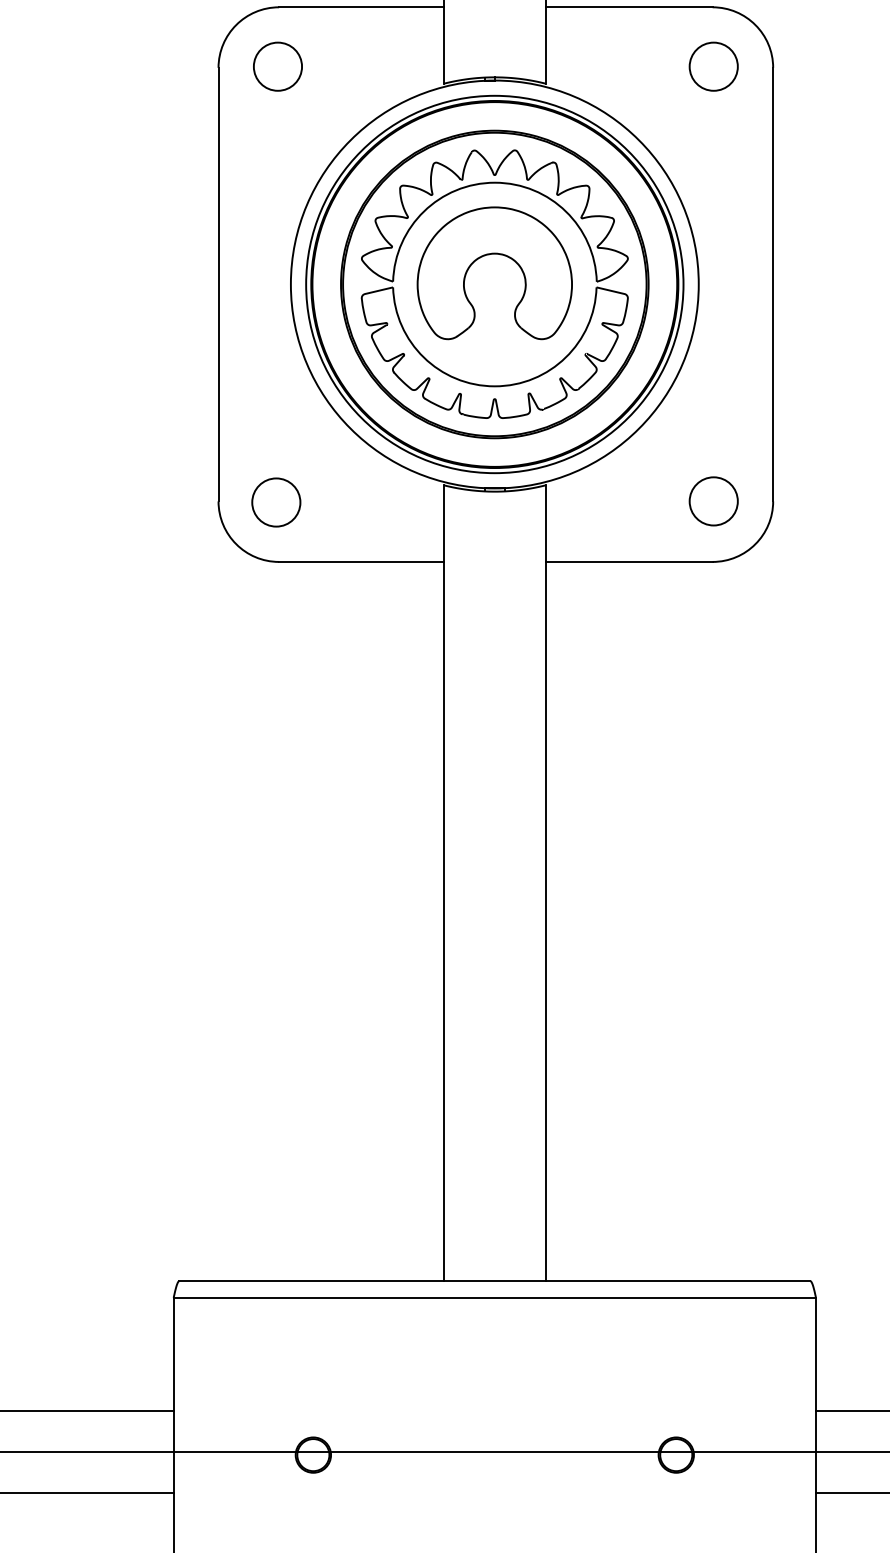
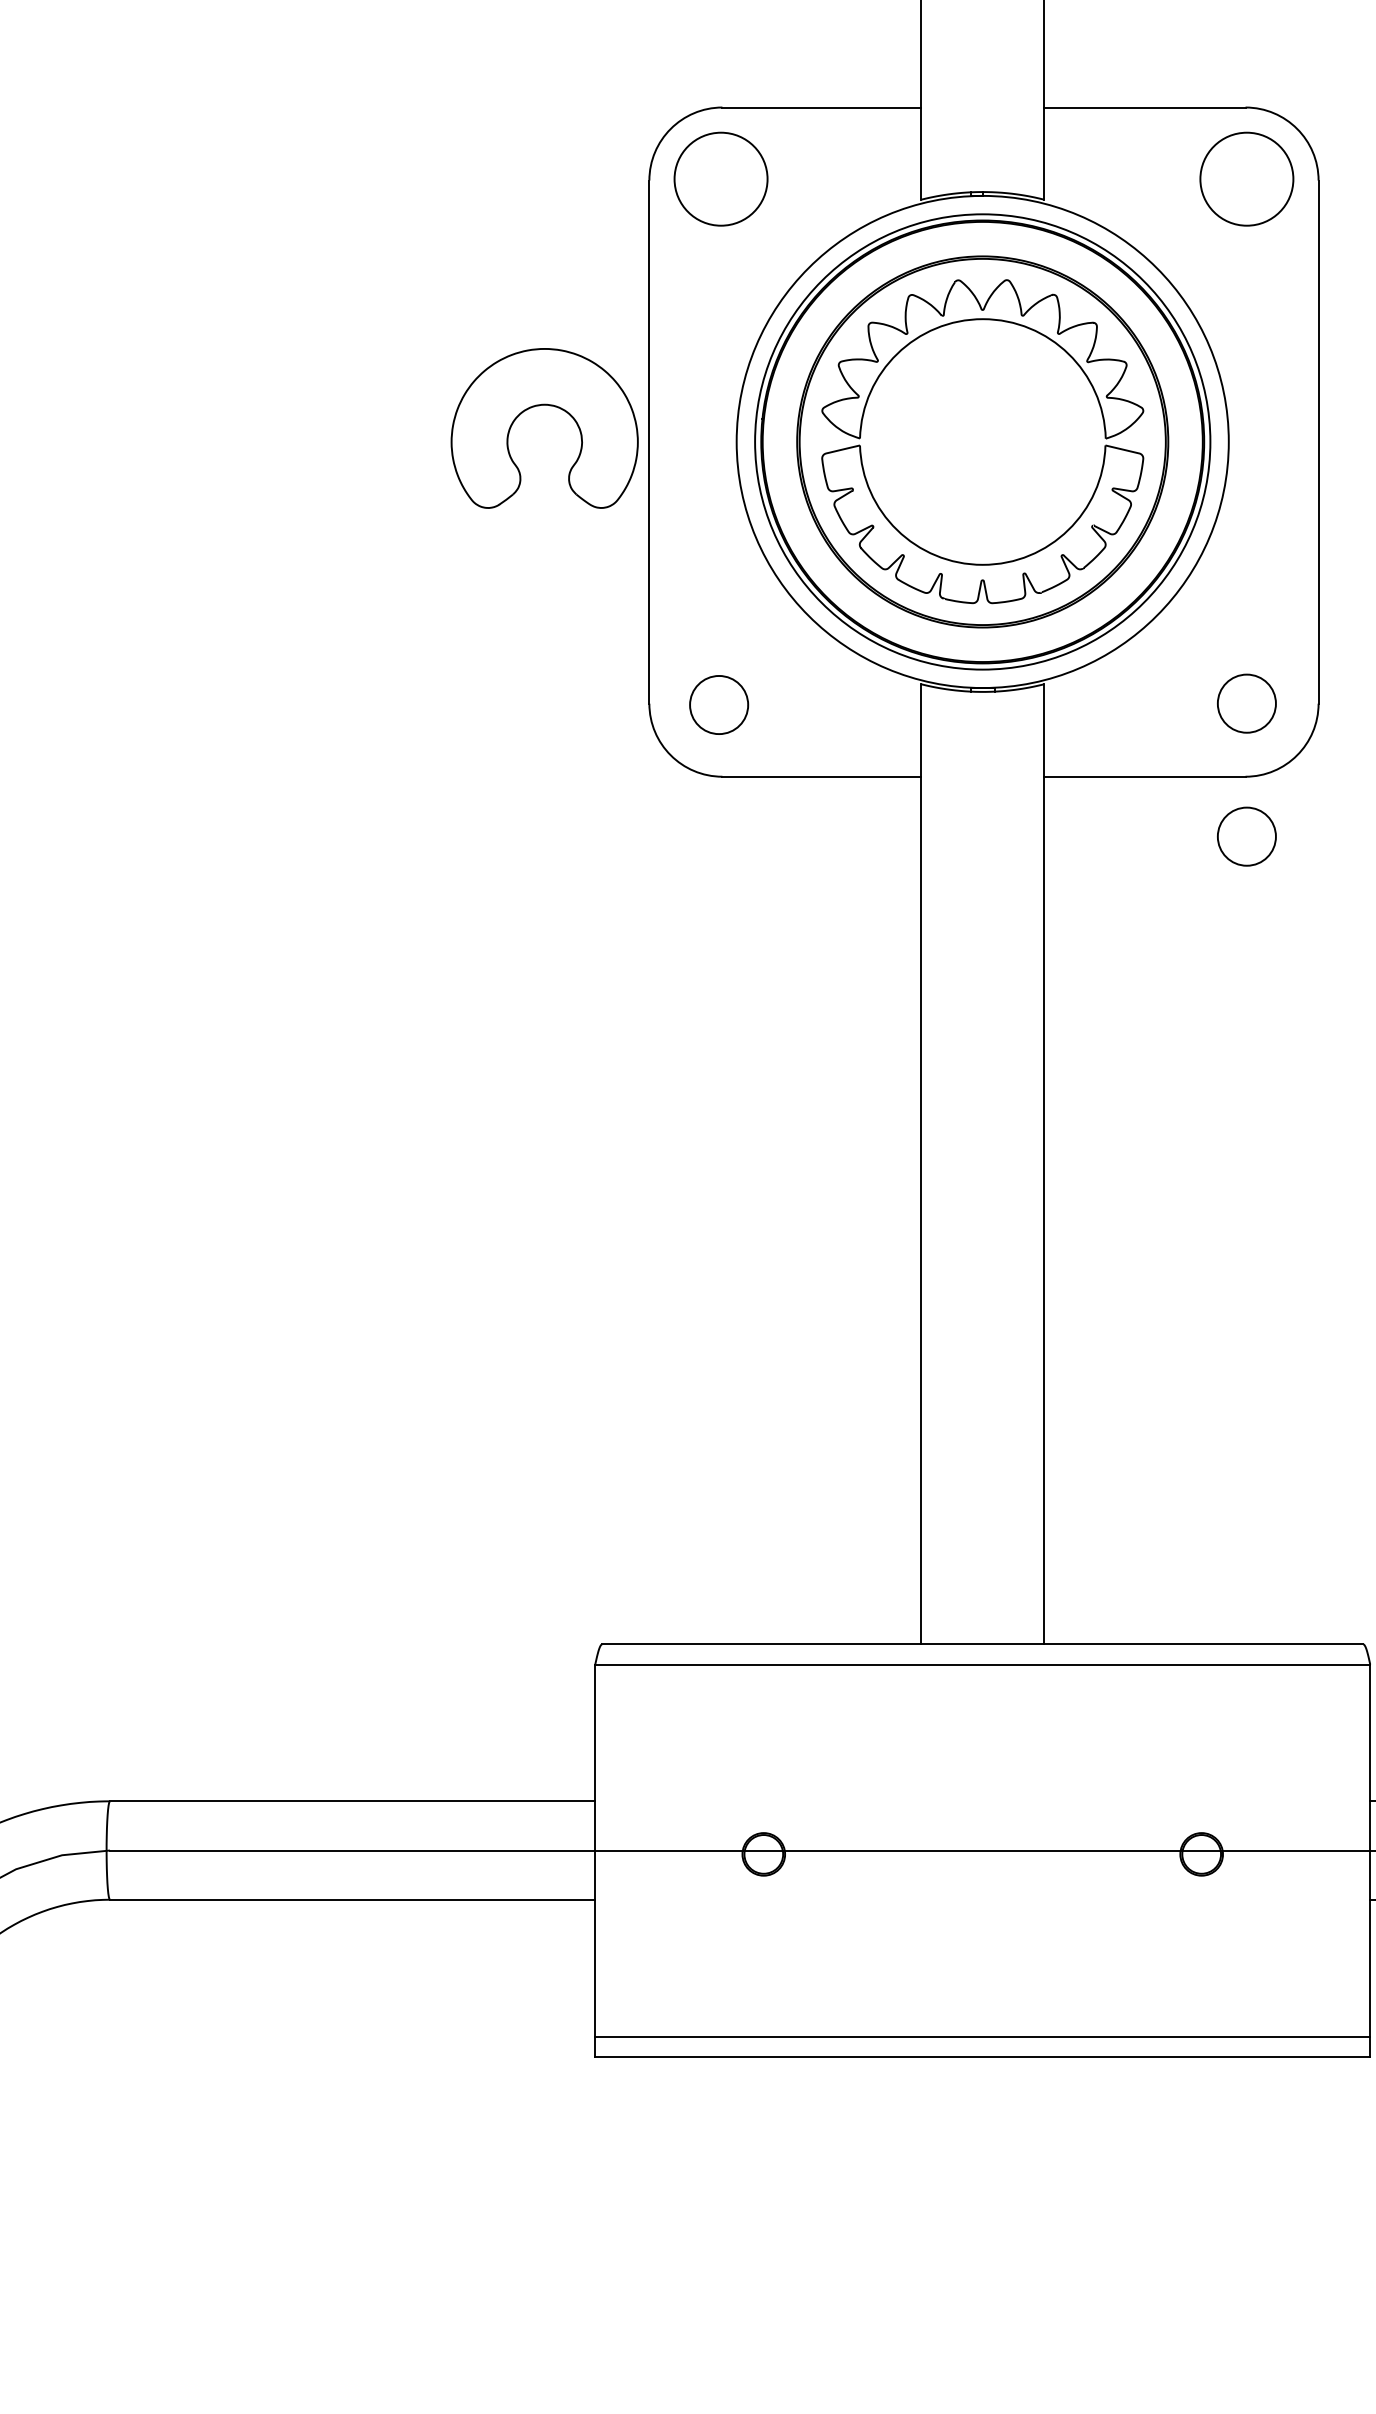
circle: (278, 66) -> (721, 179), size x1.6
circle: (713, 66) -> (1246, 179), size x1.6
part: (490, 255) -> (539, 406), moved
circle: (713, 611) -> (1246, 836), added

